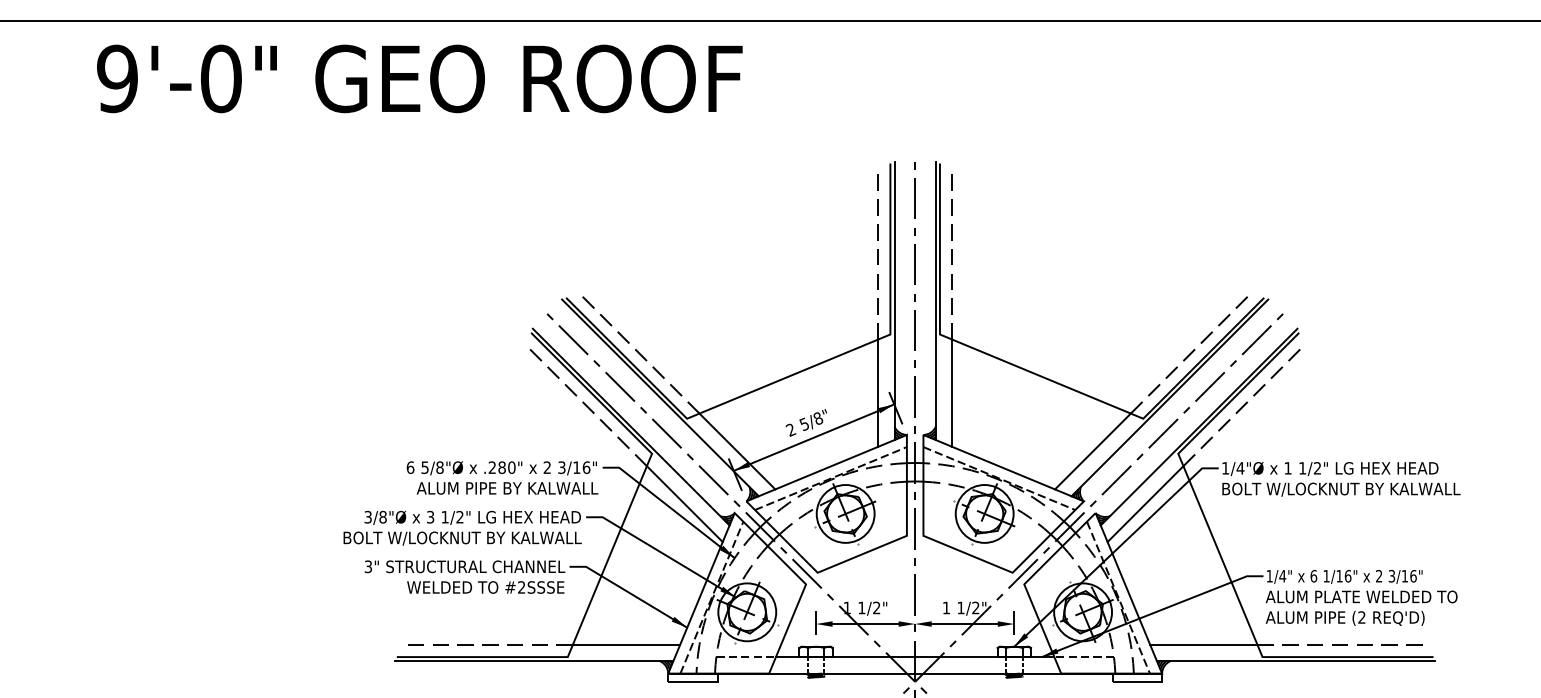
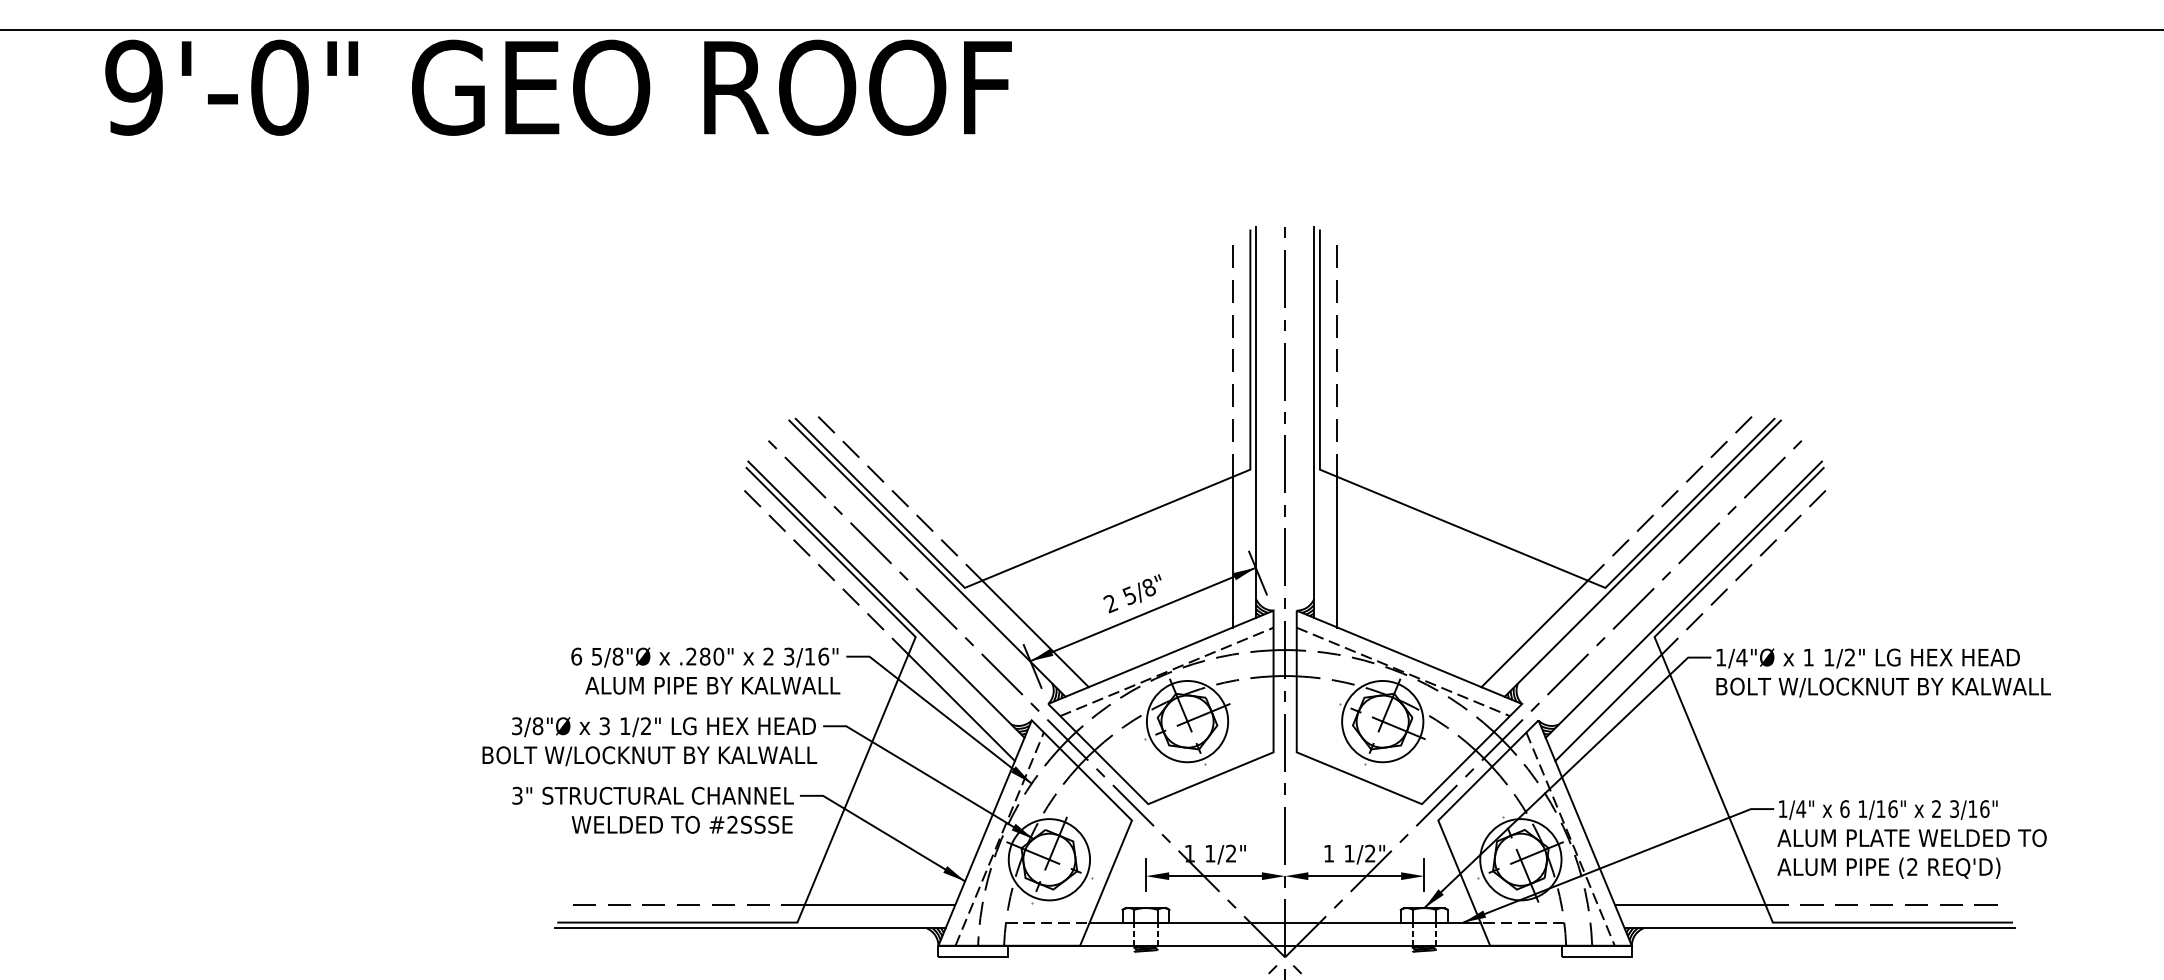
text: (419, 78) -> (558, 87), moved

